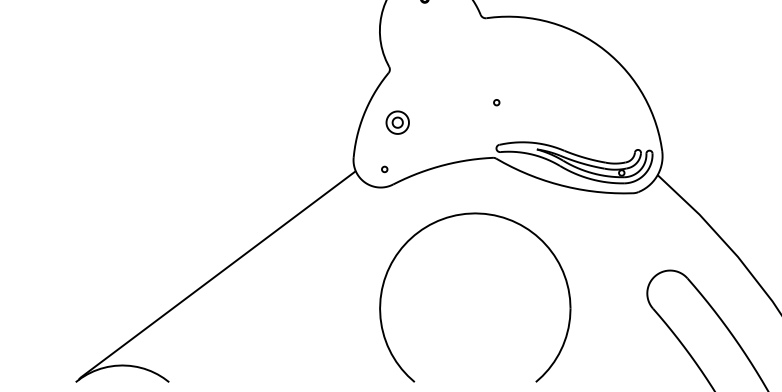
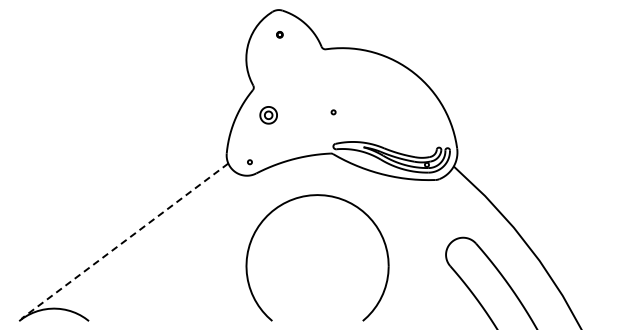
part: (397, 122) -> (268, 115), moved
line: (218, 274) -> (125, 240), solid -> dashed

